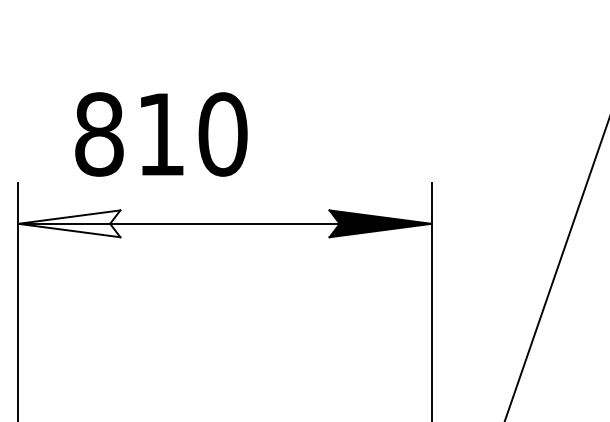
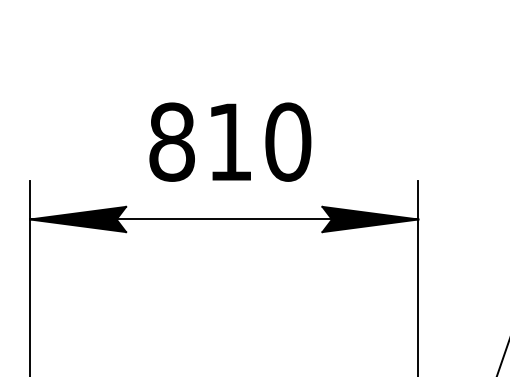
text: (161, 134) -> (230, 142), moved
fill: (69, 223) -> (78, 219), added

